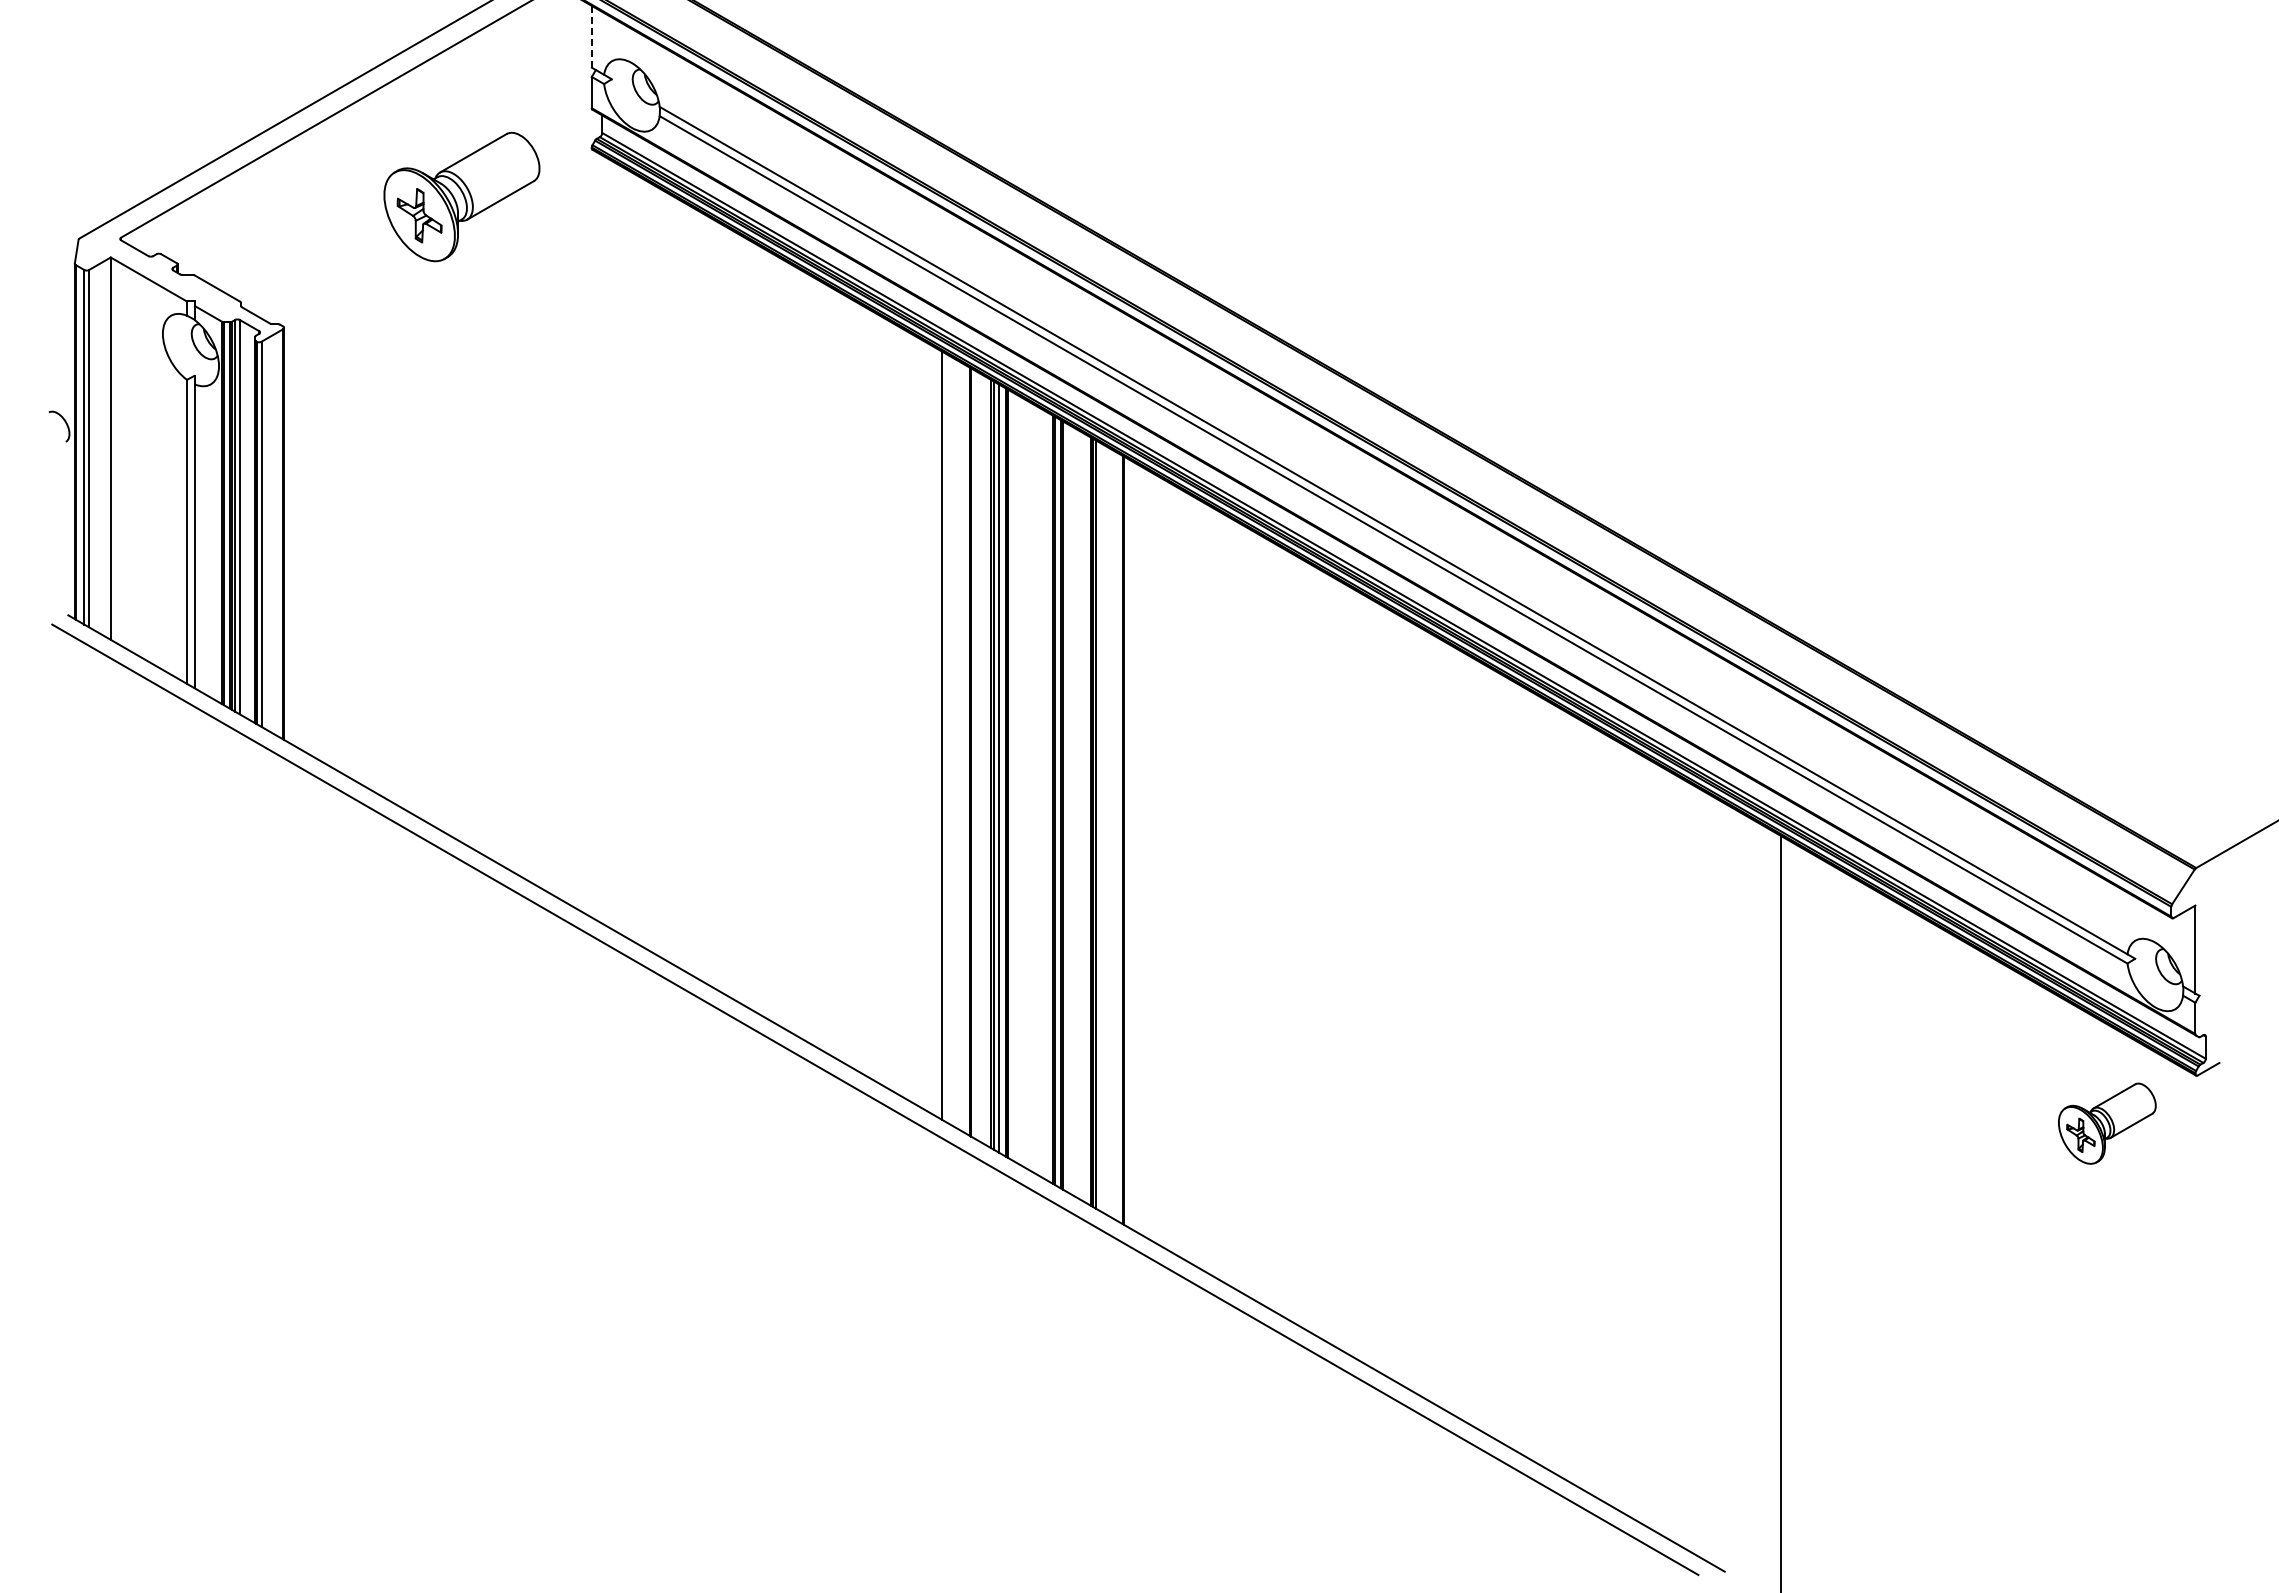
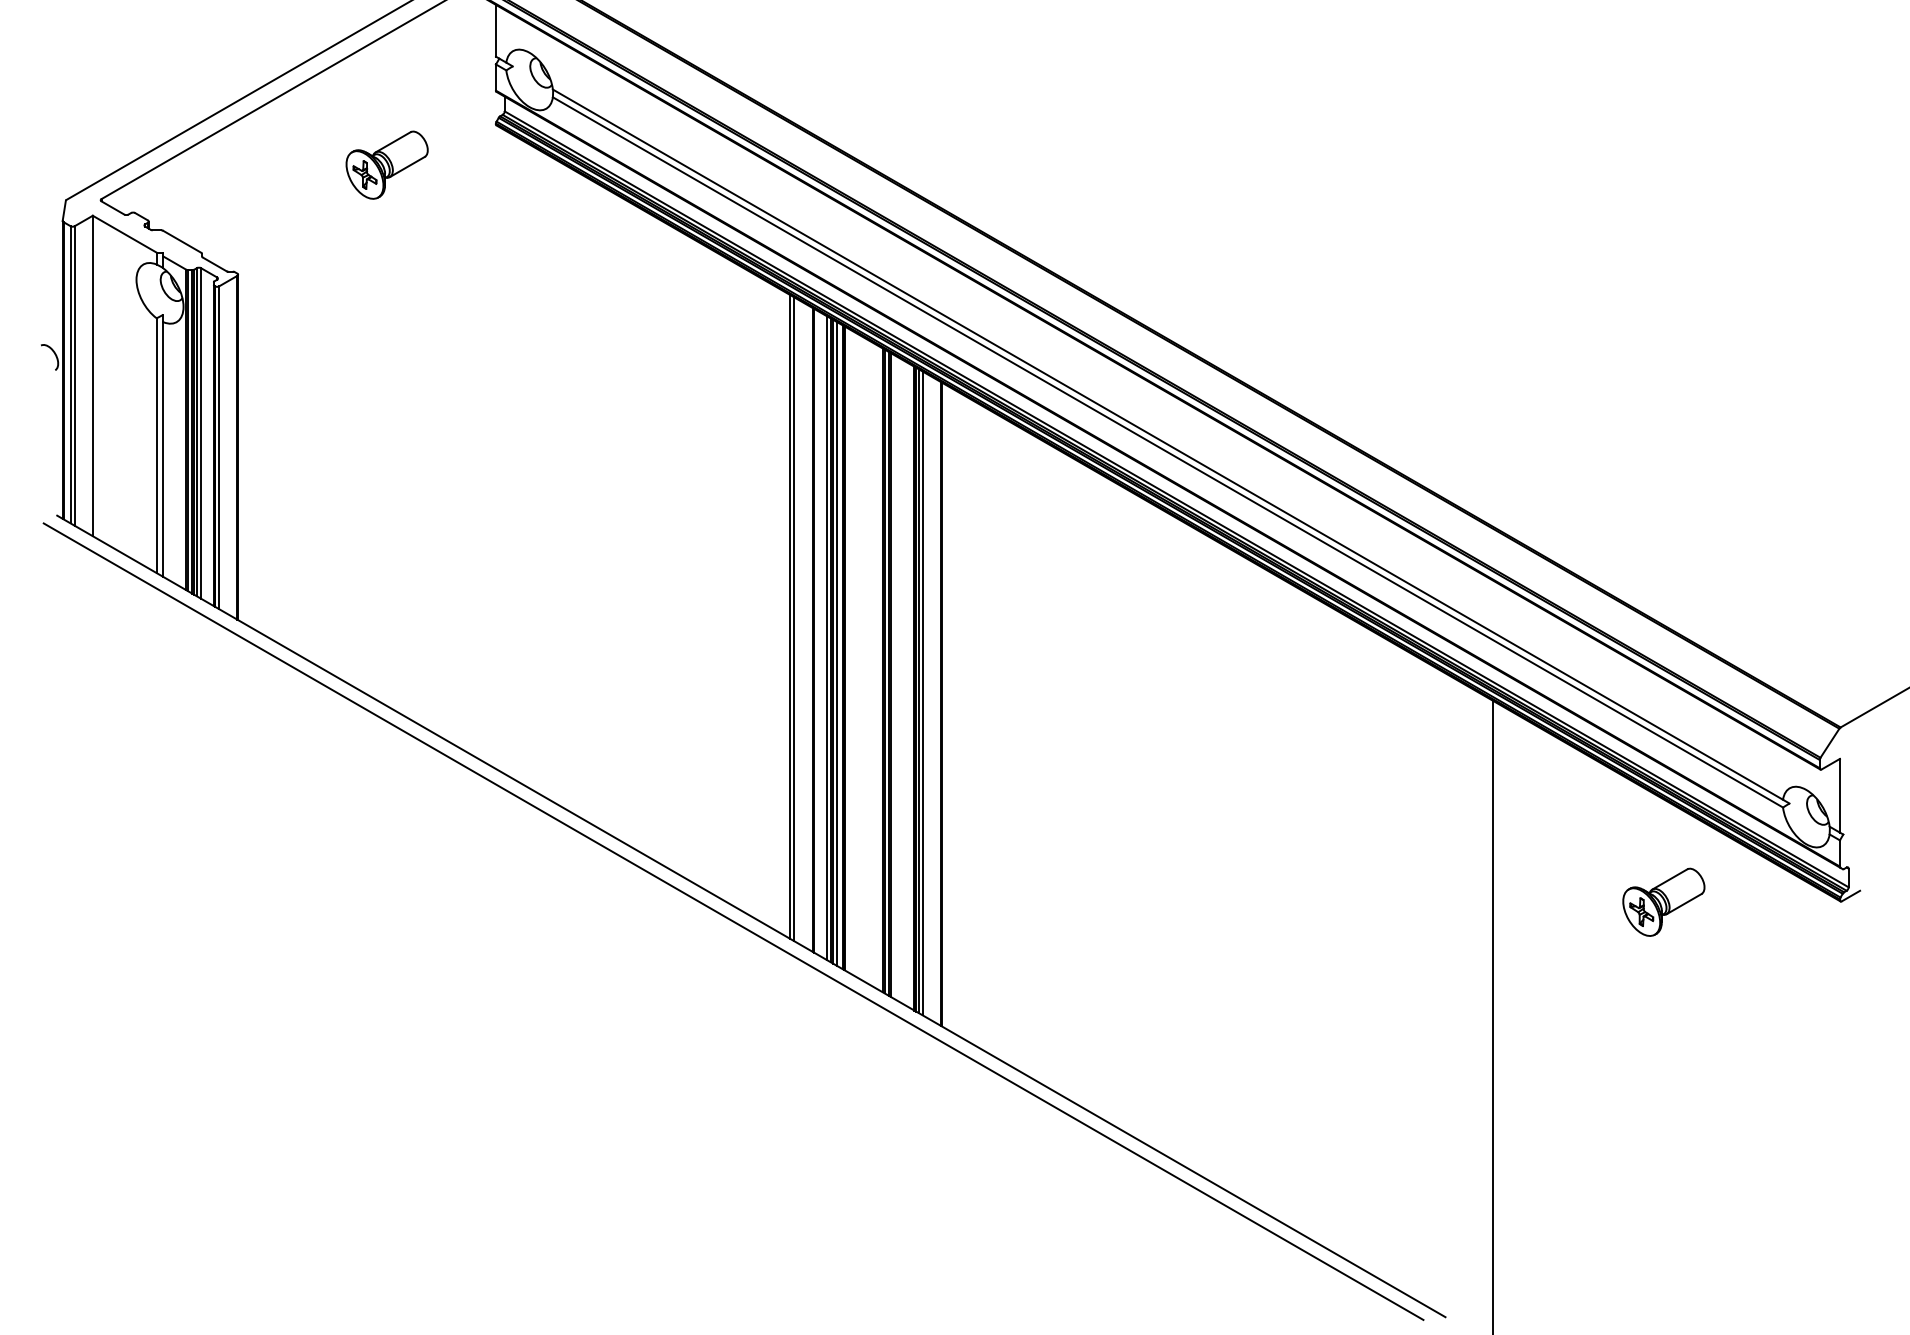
line: (591, 36) -> (495, 30), dashed -> solid
part: (461, 197) -> (386, 165), size x0.62
line: (947, 738) -> (794, 618), added
line: (986, 761) -> (826, 638), added
line: (1100, 827) -> (922, 693), added
part: (2107, 1123) -> (1664, 902), moved

